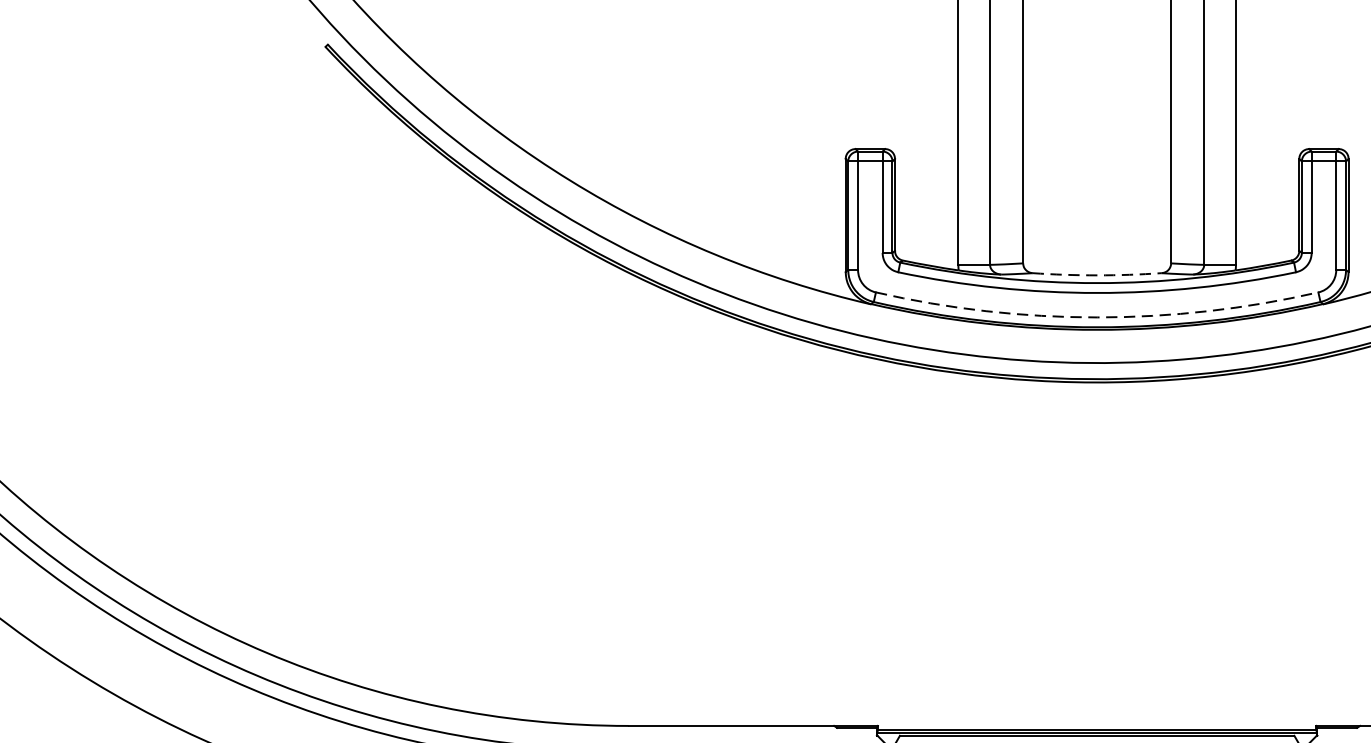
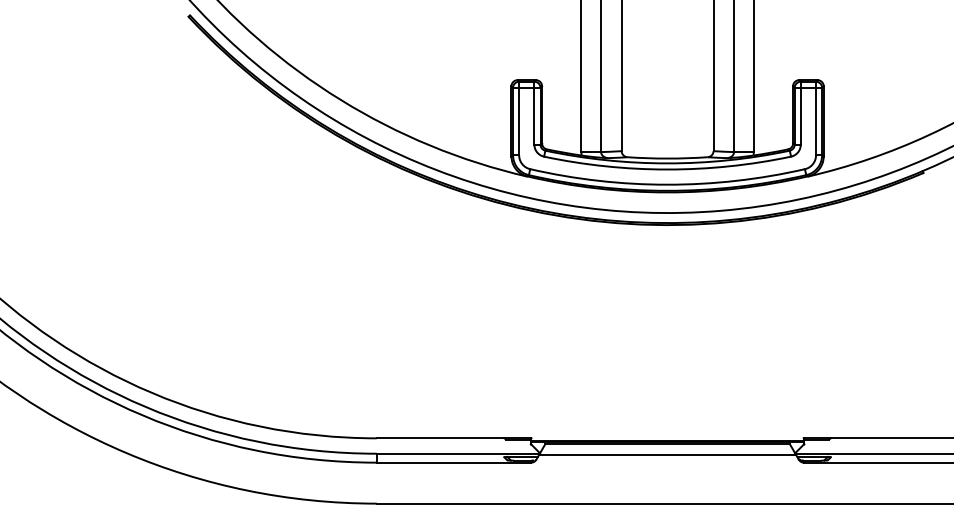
arc: (1097, 275) -> (667, 158), dashed -> solid
arc: (1097, 317) -> (667, 184), dashed -> solid

